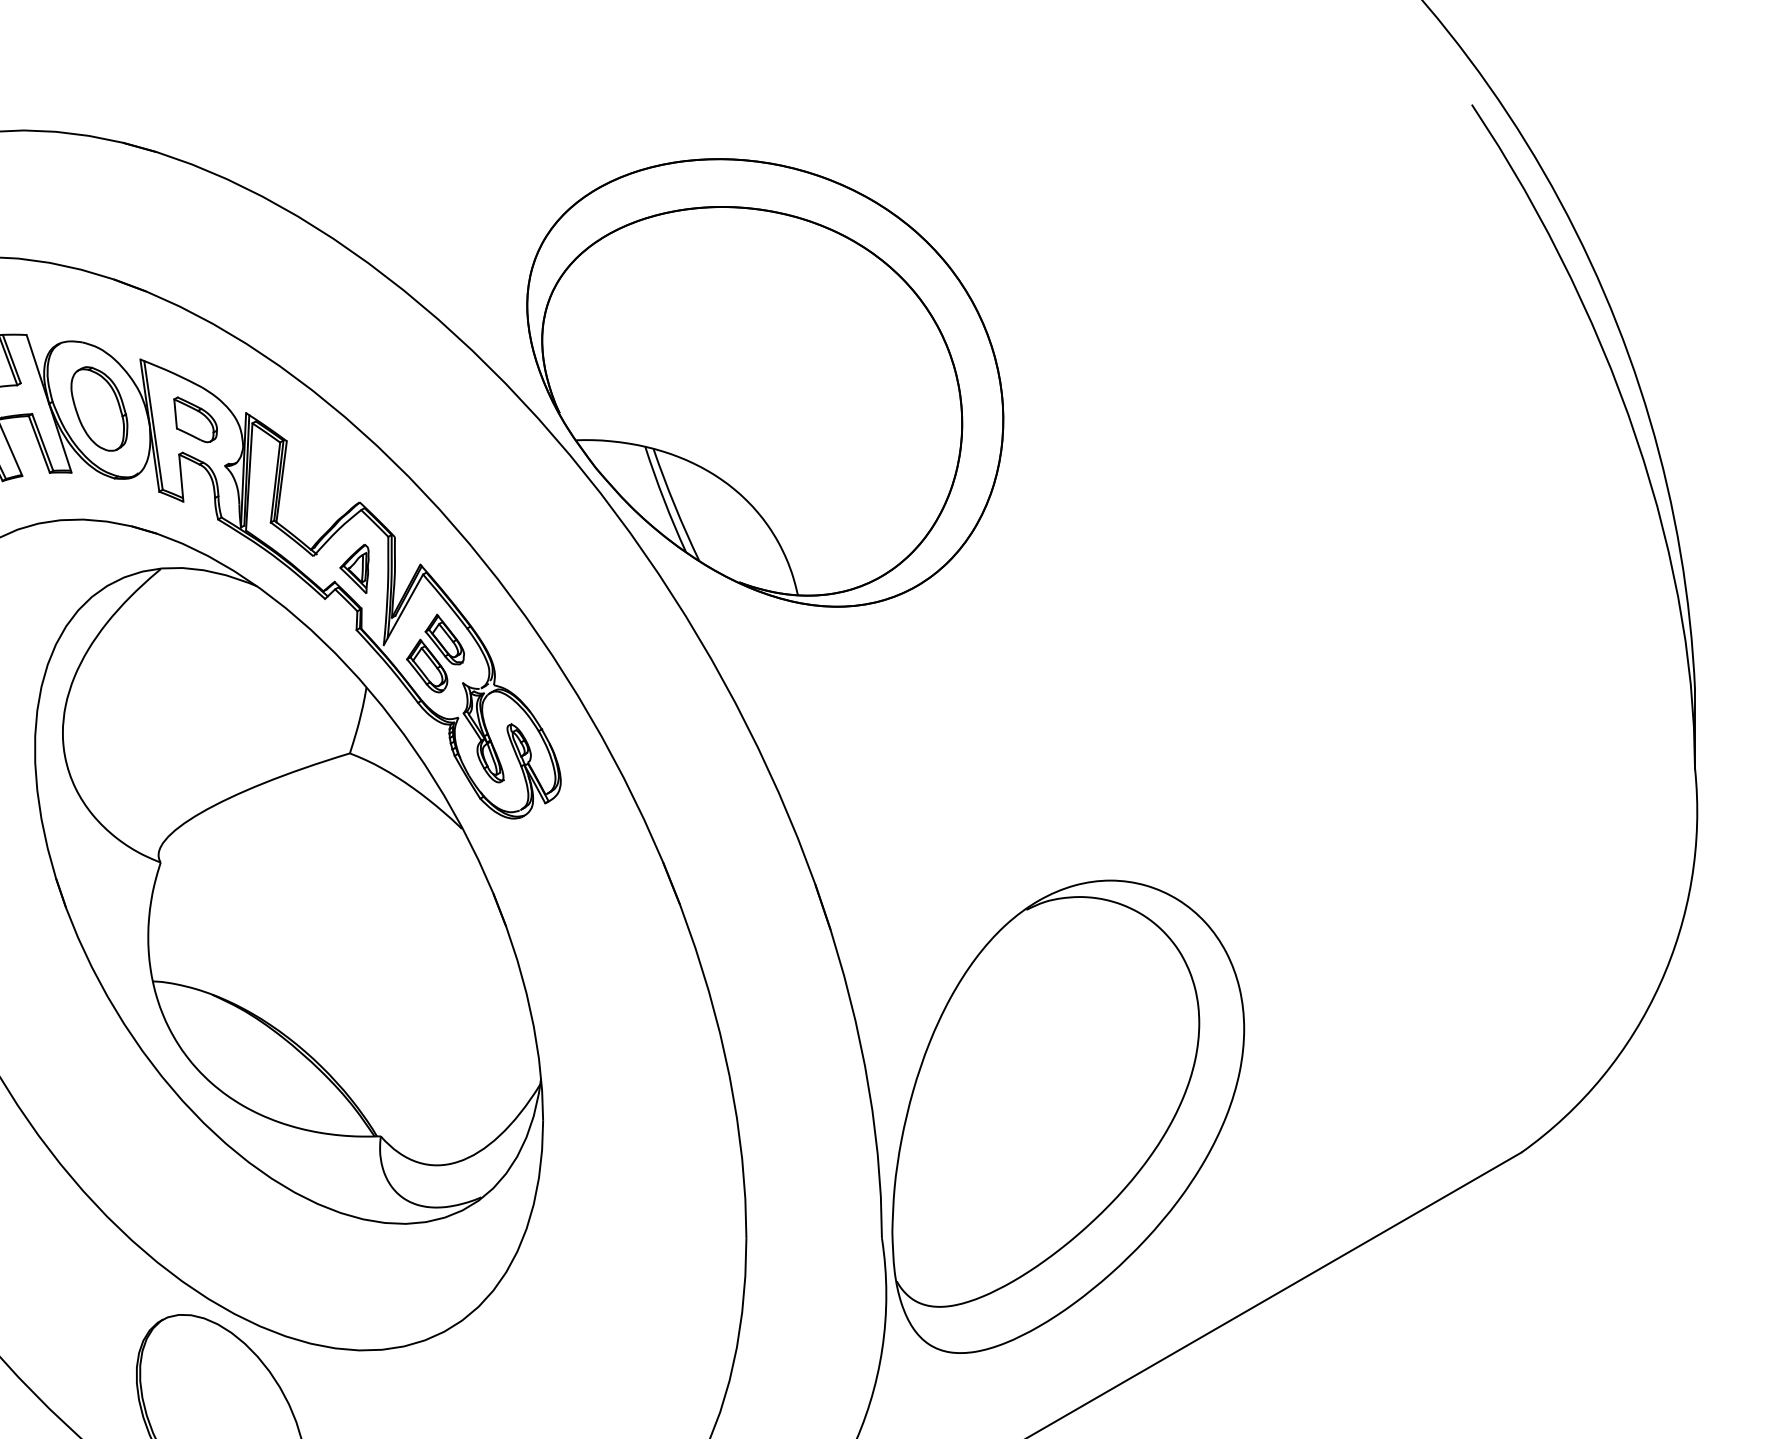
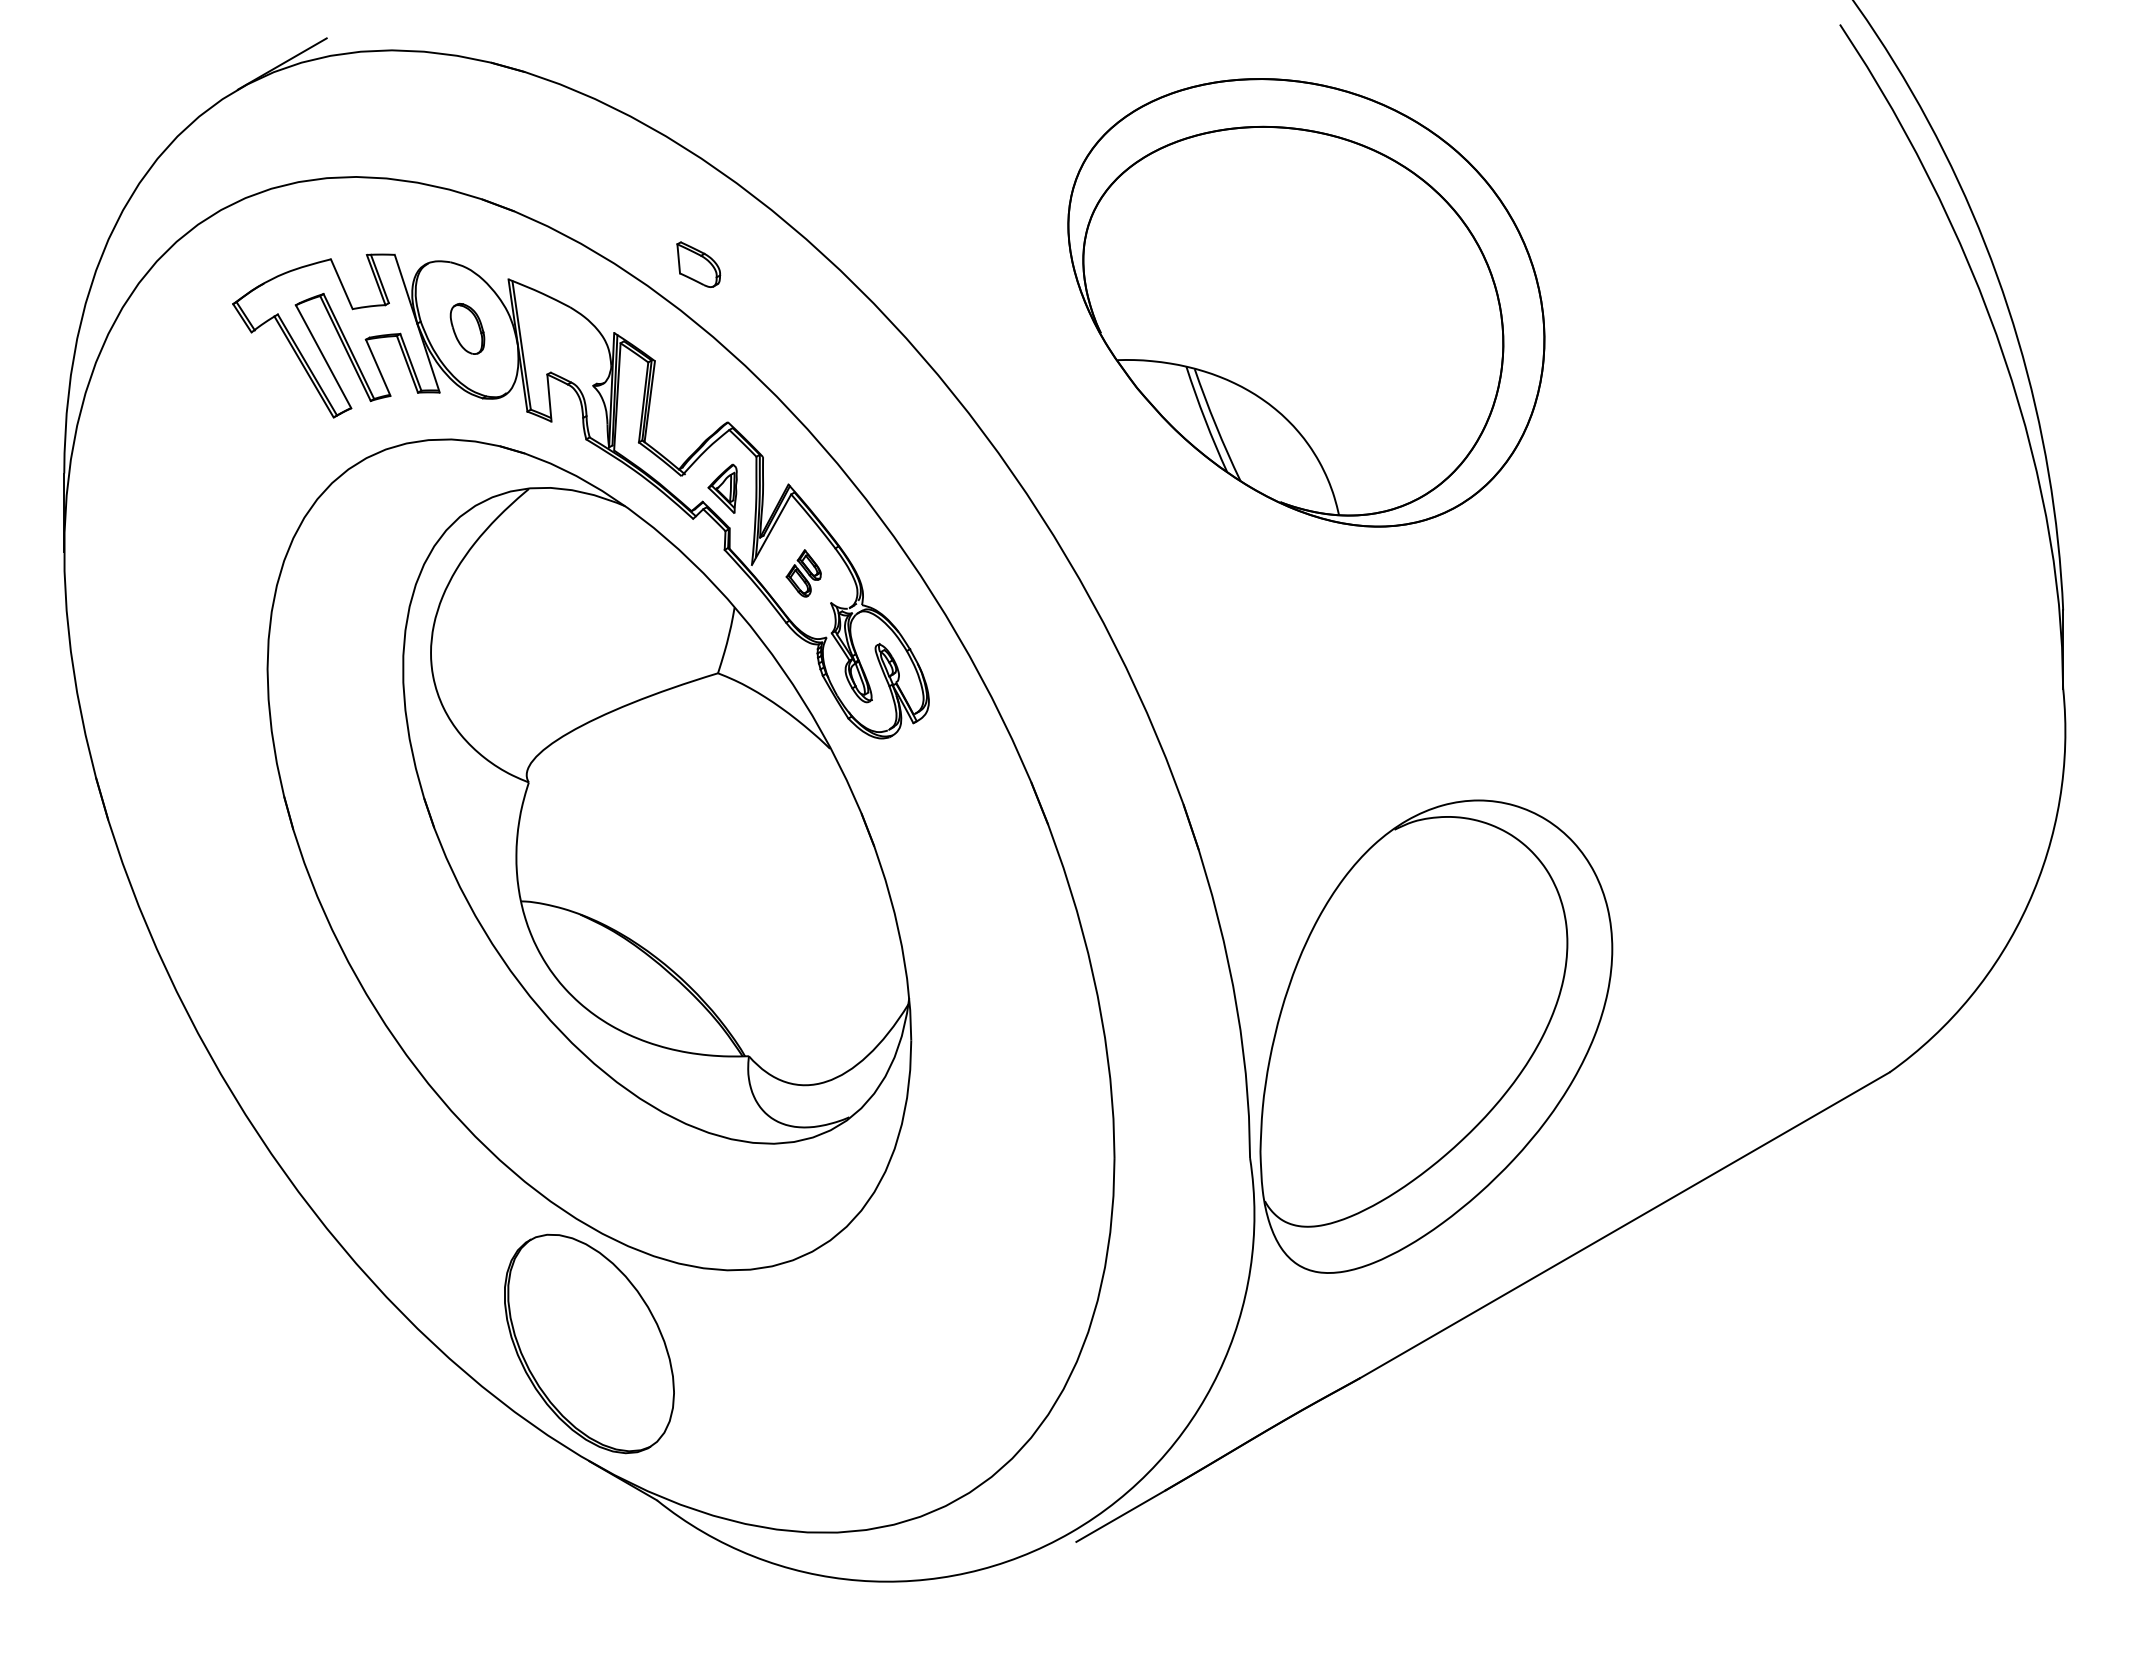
part: (765, 382) -> (1306, 302), moved
part: (99, 408) -> (467, 328), size x0.6
part: (195, 419) -> (698, 264), moved
part: (435, 653) -> (803, 573), size x0.6

